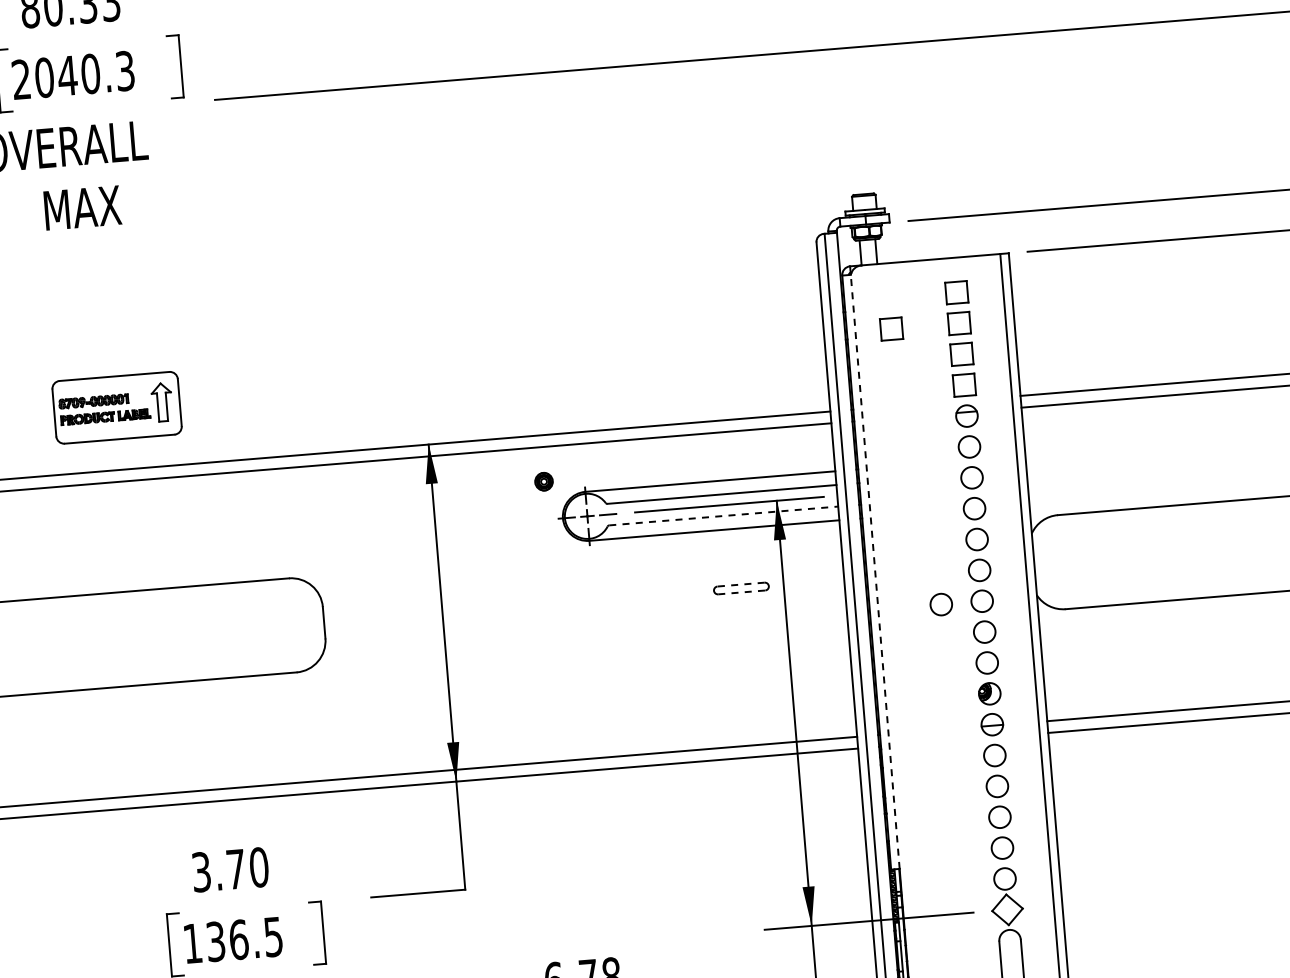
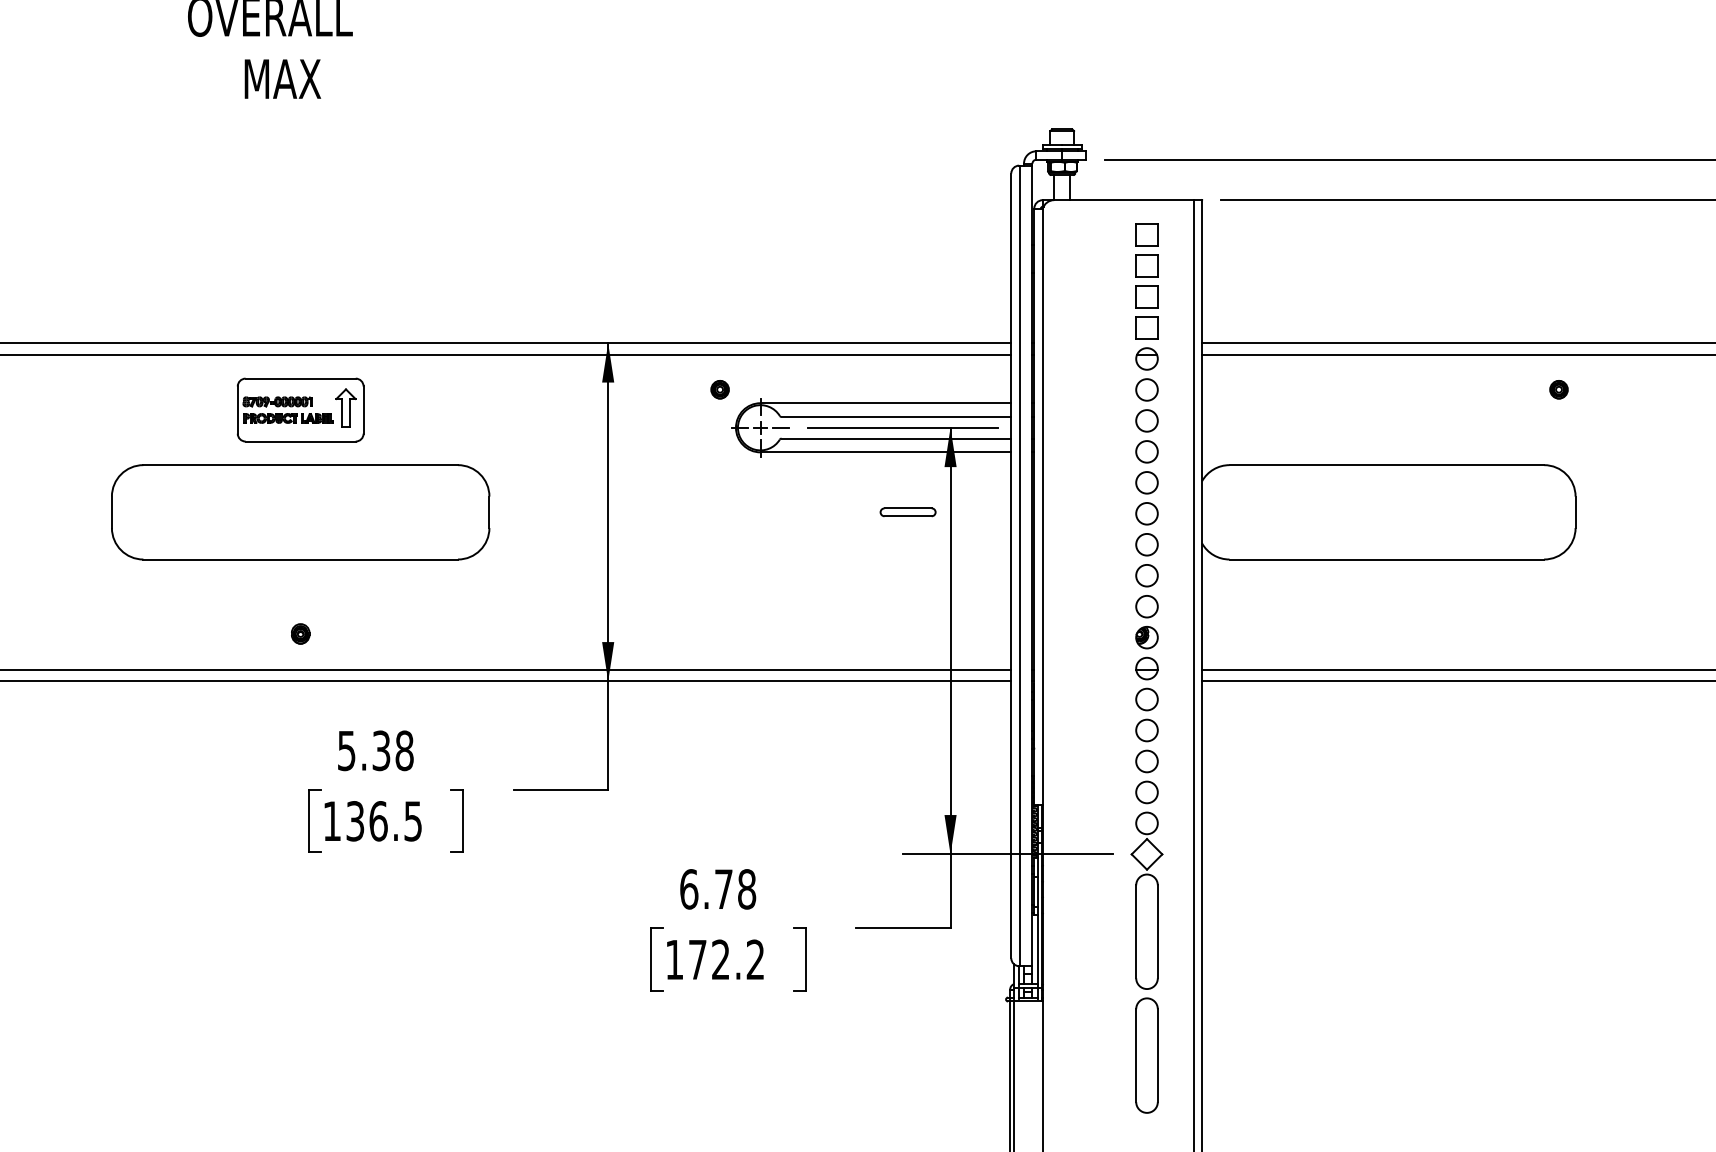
part: (891, 328) -> (1078, 265), removed
part: (116, 407) -> (300, 409), moved
line: (723, 515) -> (896, 438), dashed -> solid
line: (874, 571) -> (1042, 506), dashed -> solid
line: (741, 584) -> (908, 508), dashed -> solid
line: (742, 592) -> (908, 516), dashed -> solid
circle: (940, 604) -> (1105, 544), removed
part: (145, 759) -> (300, 633), added
text: (230, 869) -> (375, 750), 3.70 -> 5.38

